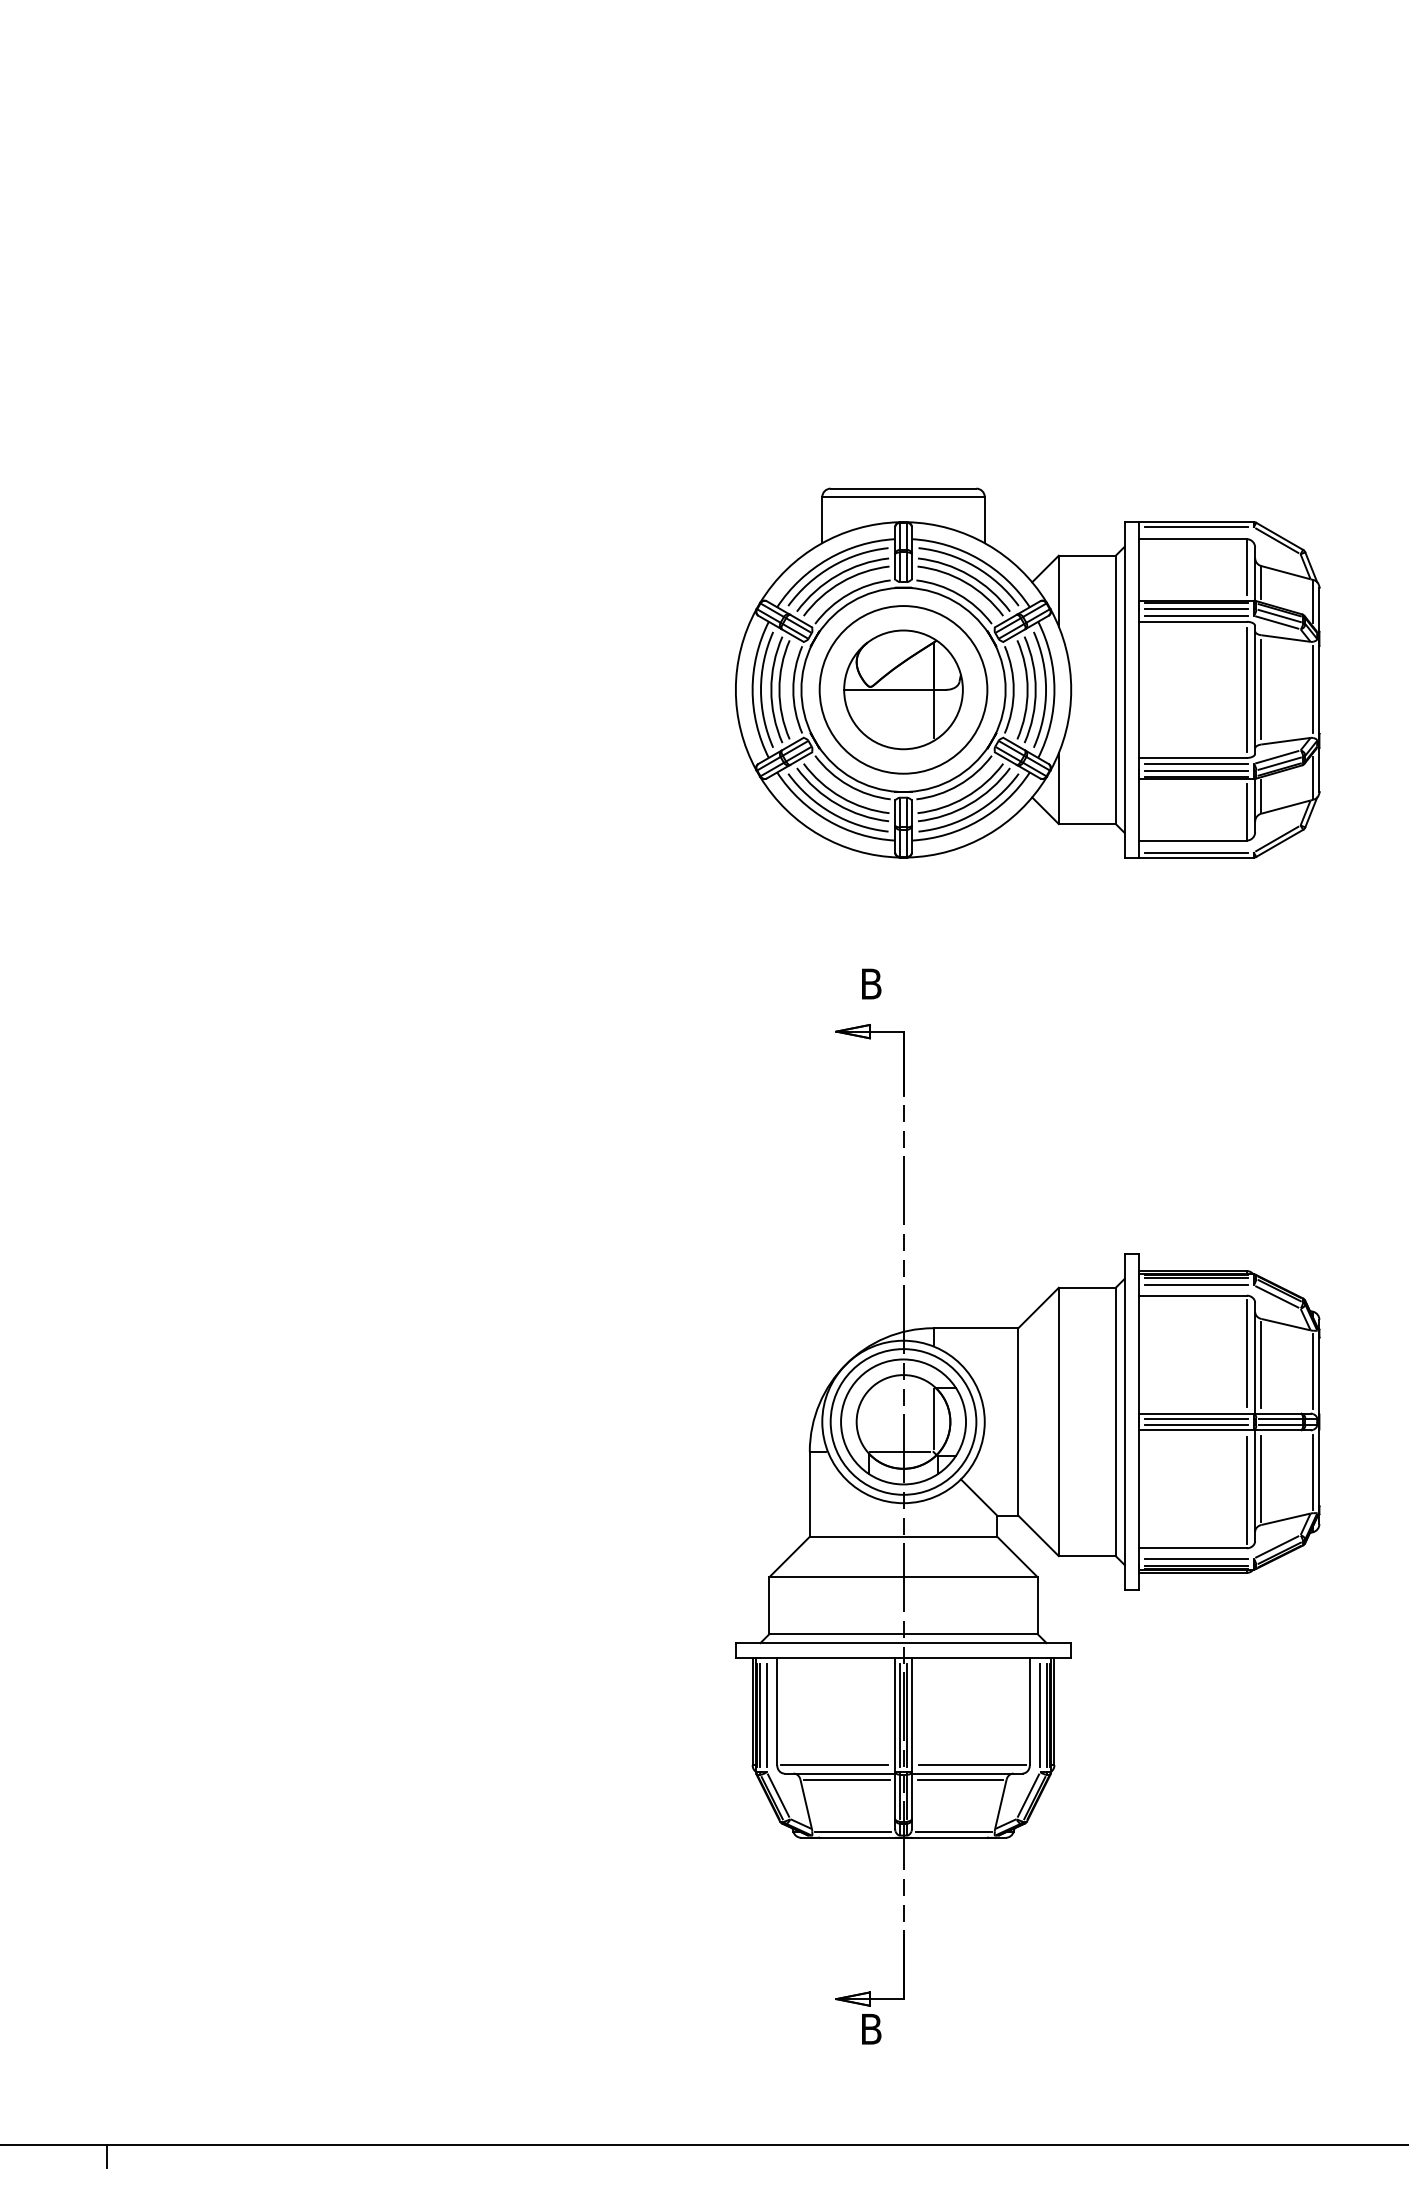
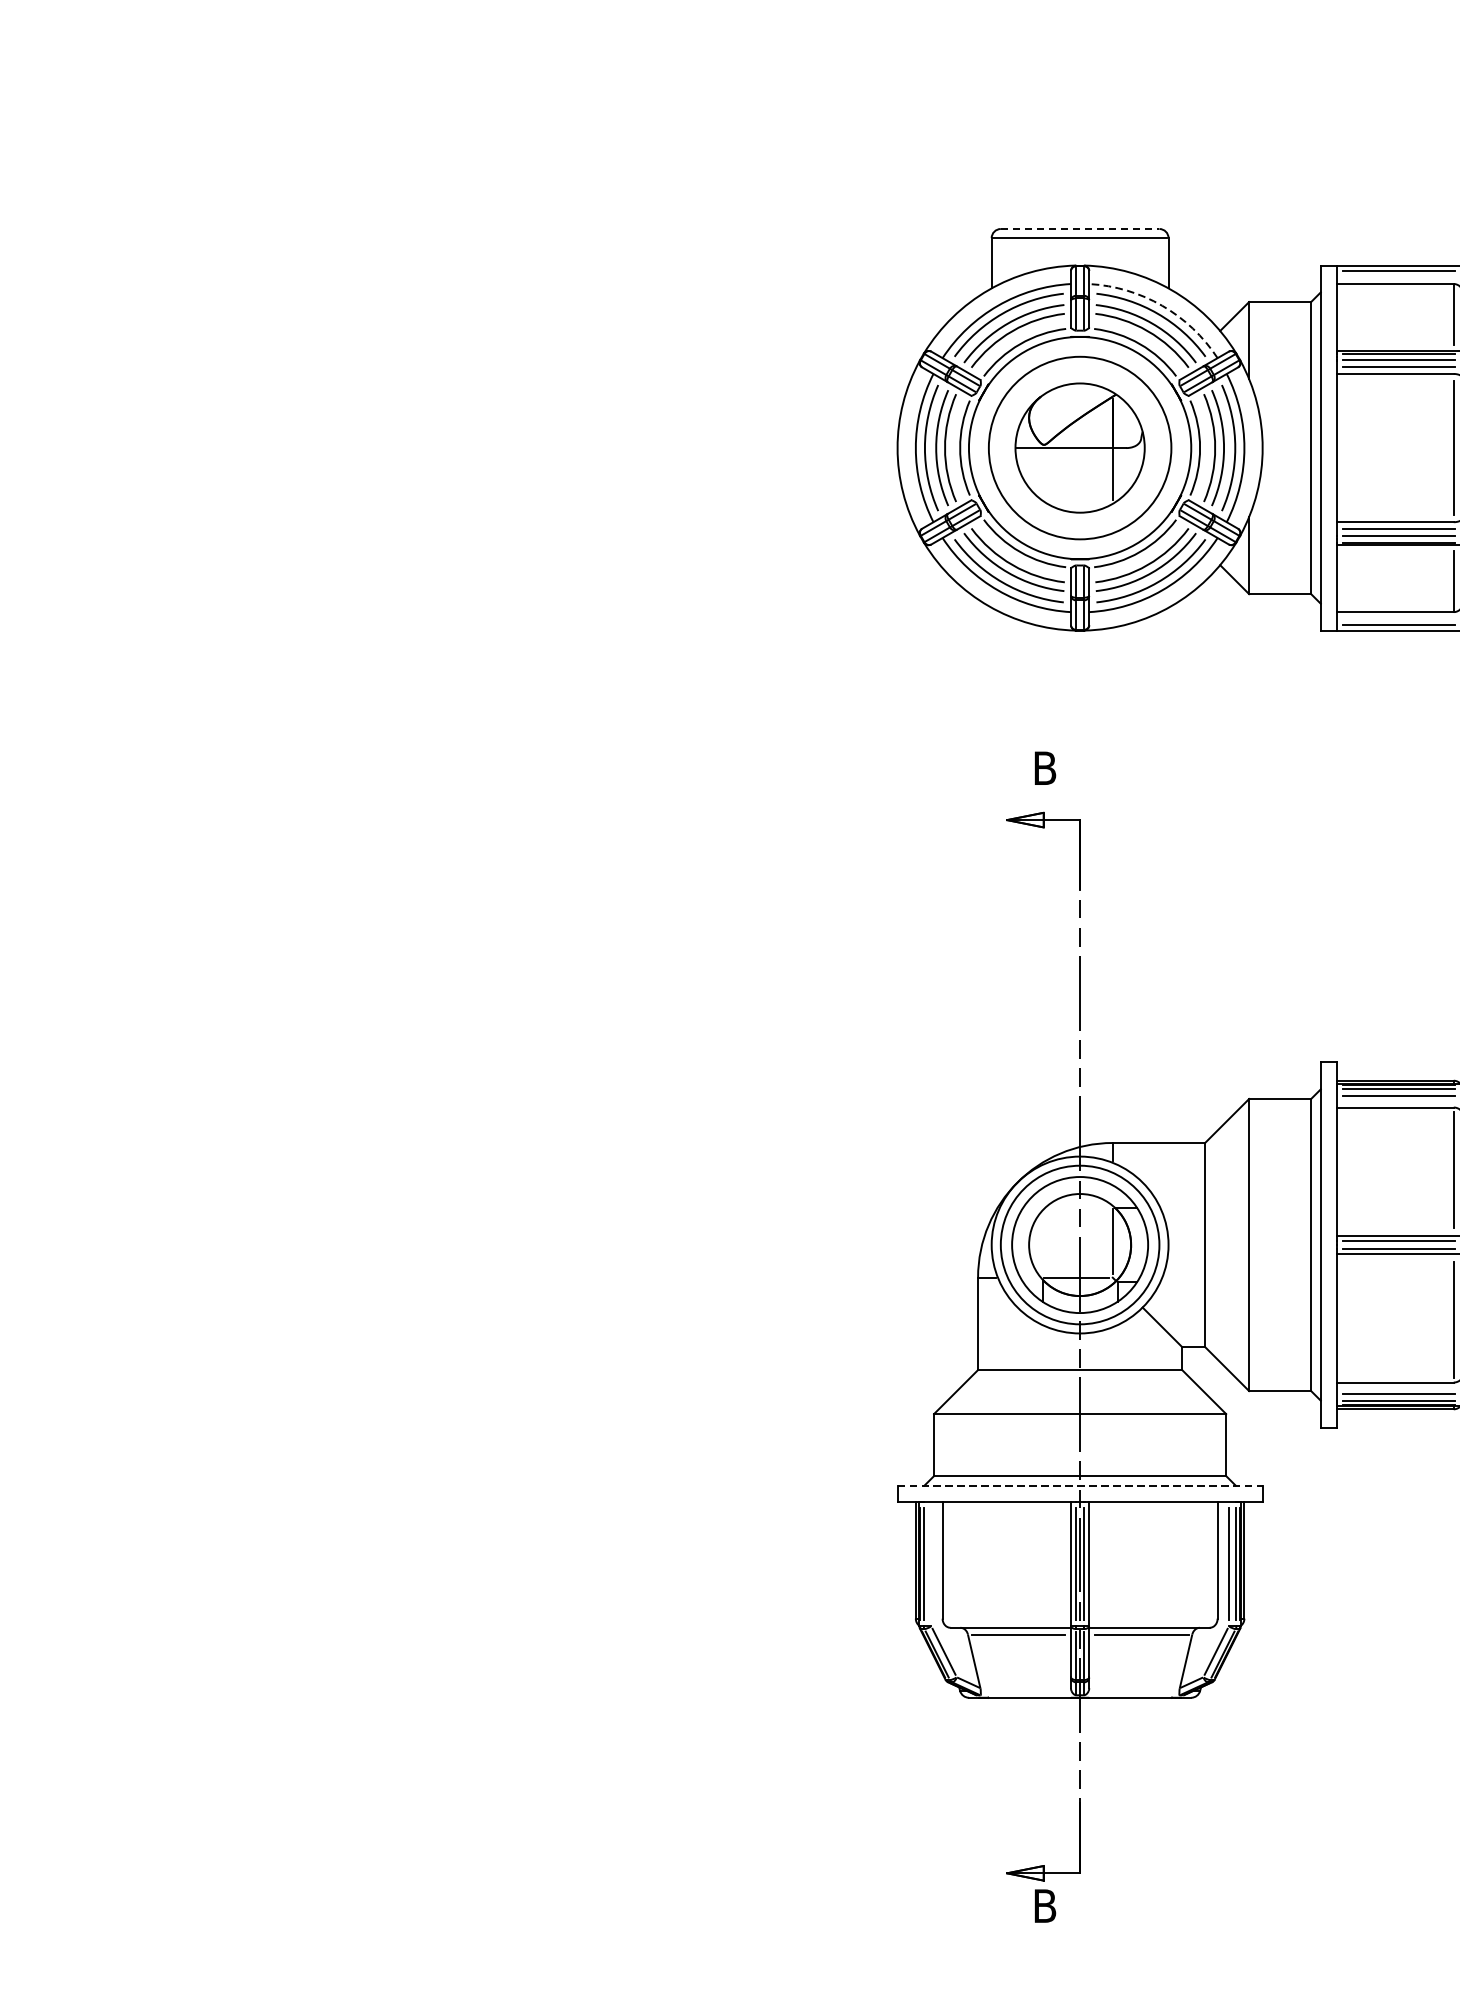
line: (903, 488) -> (1080, 228), solid -> dashed
arc: (979, 559) -> (1162, 306), solid -> dashed
line: (903, 1643) -> (1080, 1486), solid -> dashed
line: (766, 1714) -> (930, 1563), removed
line: (834, 1765) -> (1004, 1619), removed
line: (971, 1765) -> (1154, 1619), removed
line: (852, 1831) -> (1024, 1690), removed
line: (953, 1831) -> (1134, 1690), removed

